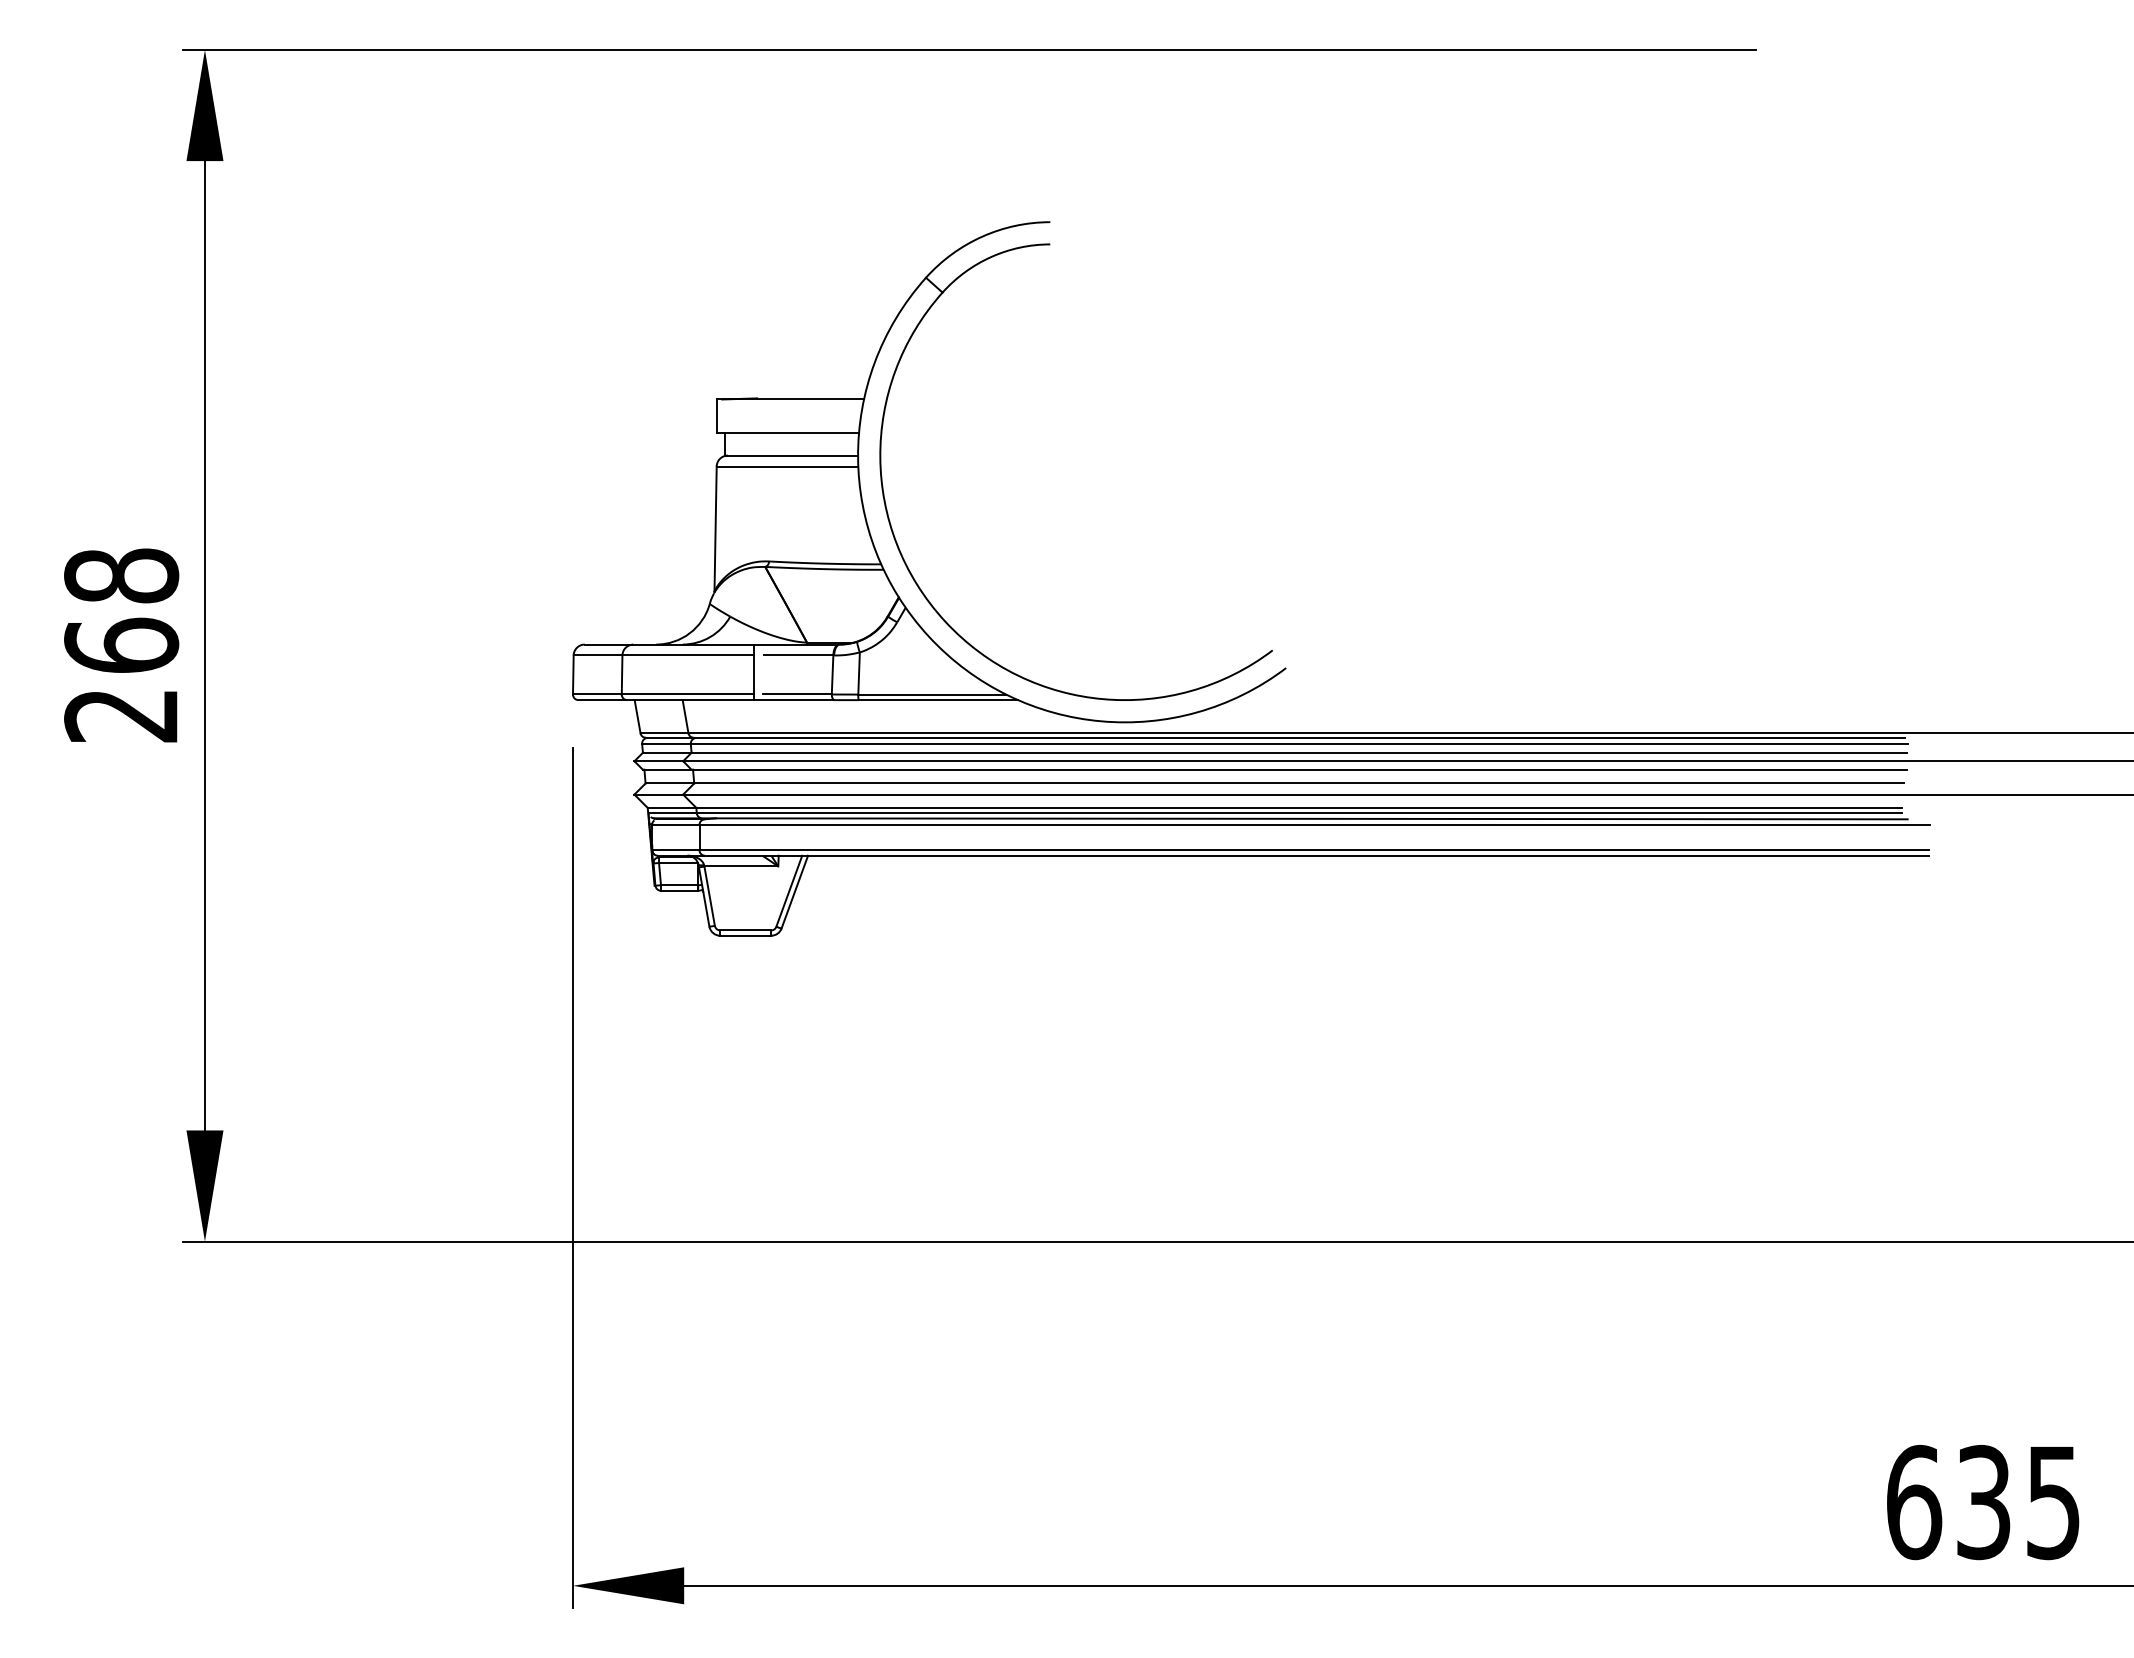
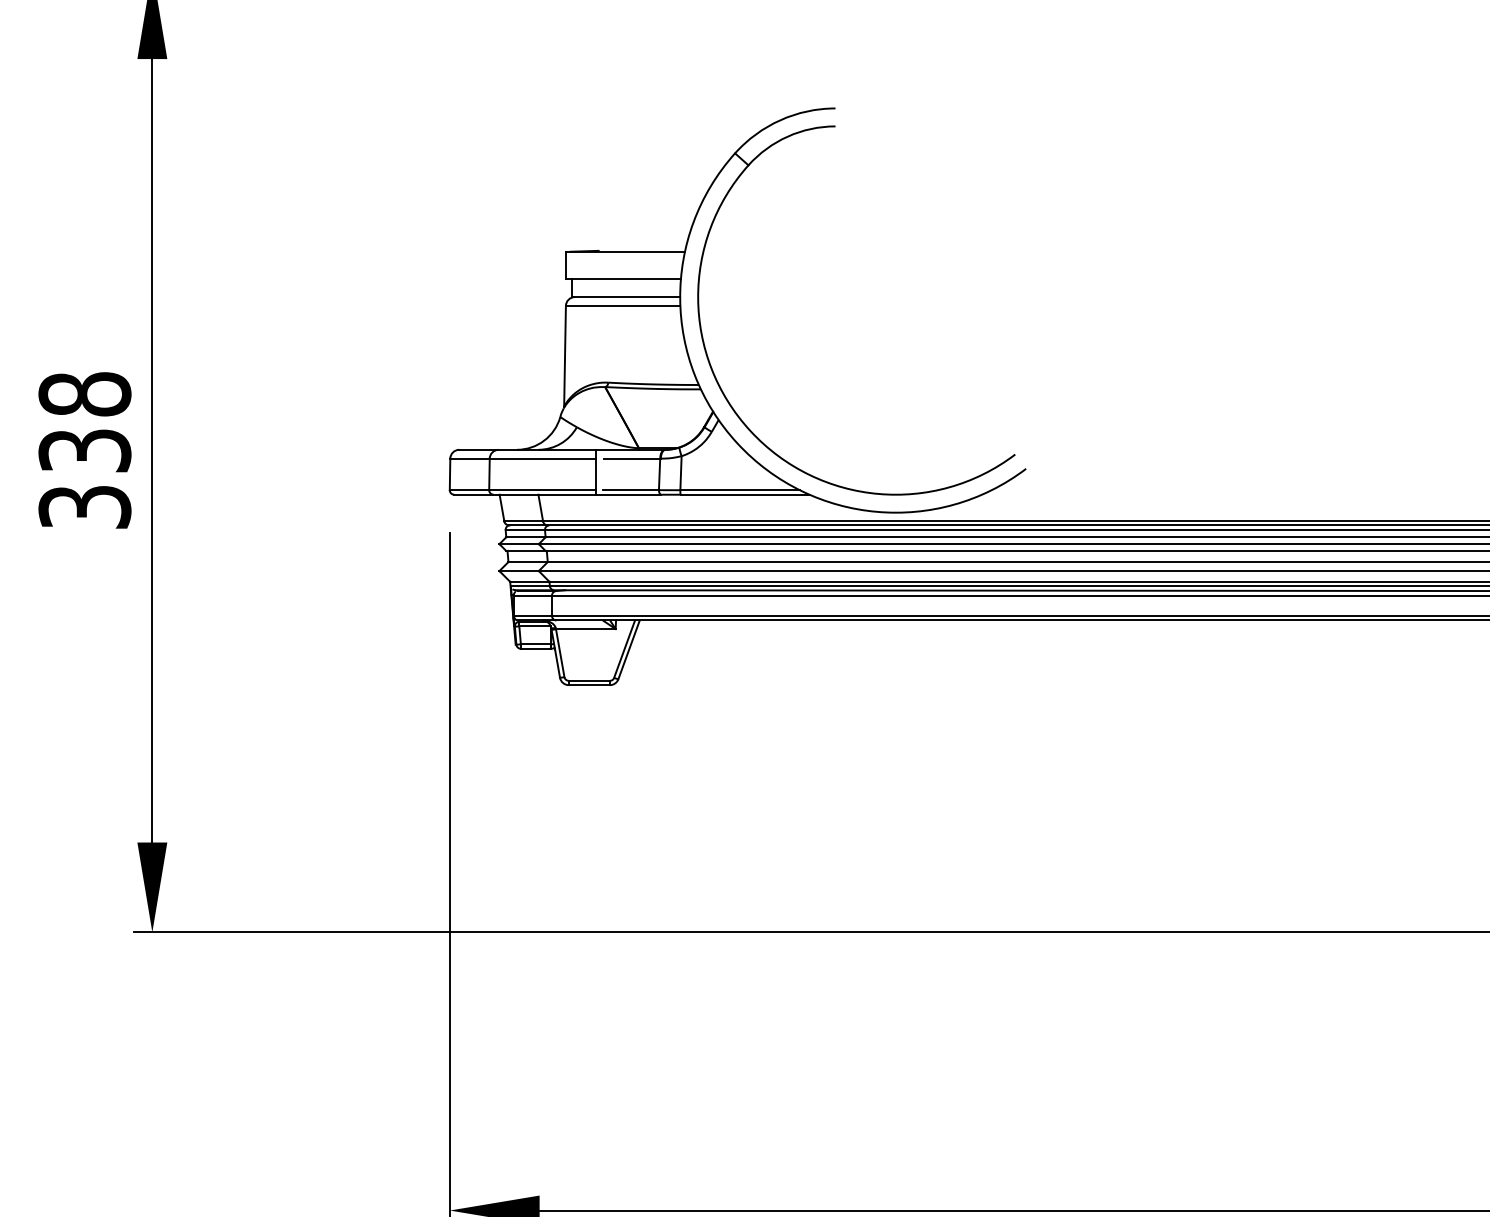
text: (121, 679) -> (84, 478), 268 -> 338

